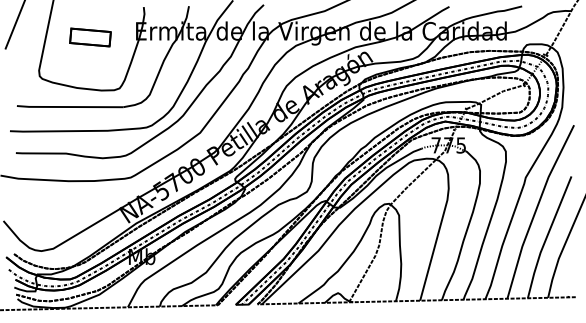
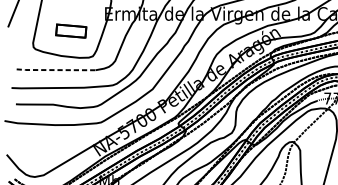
part: (90, 37) -> (71, 31), moved
line: (69, 107) -> (55, 70), solid -> dashed

